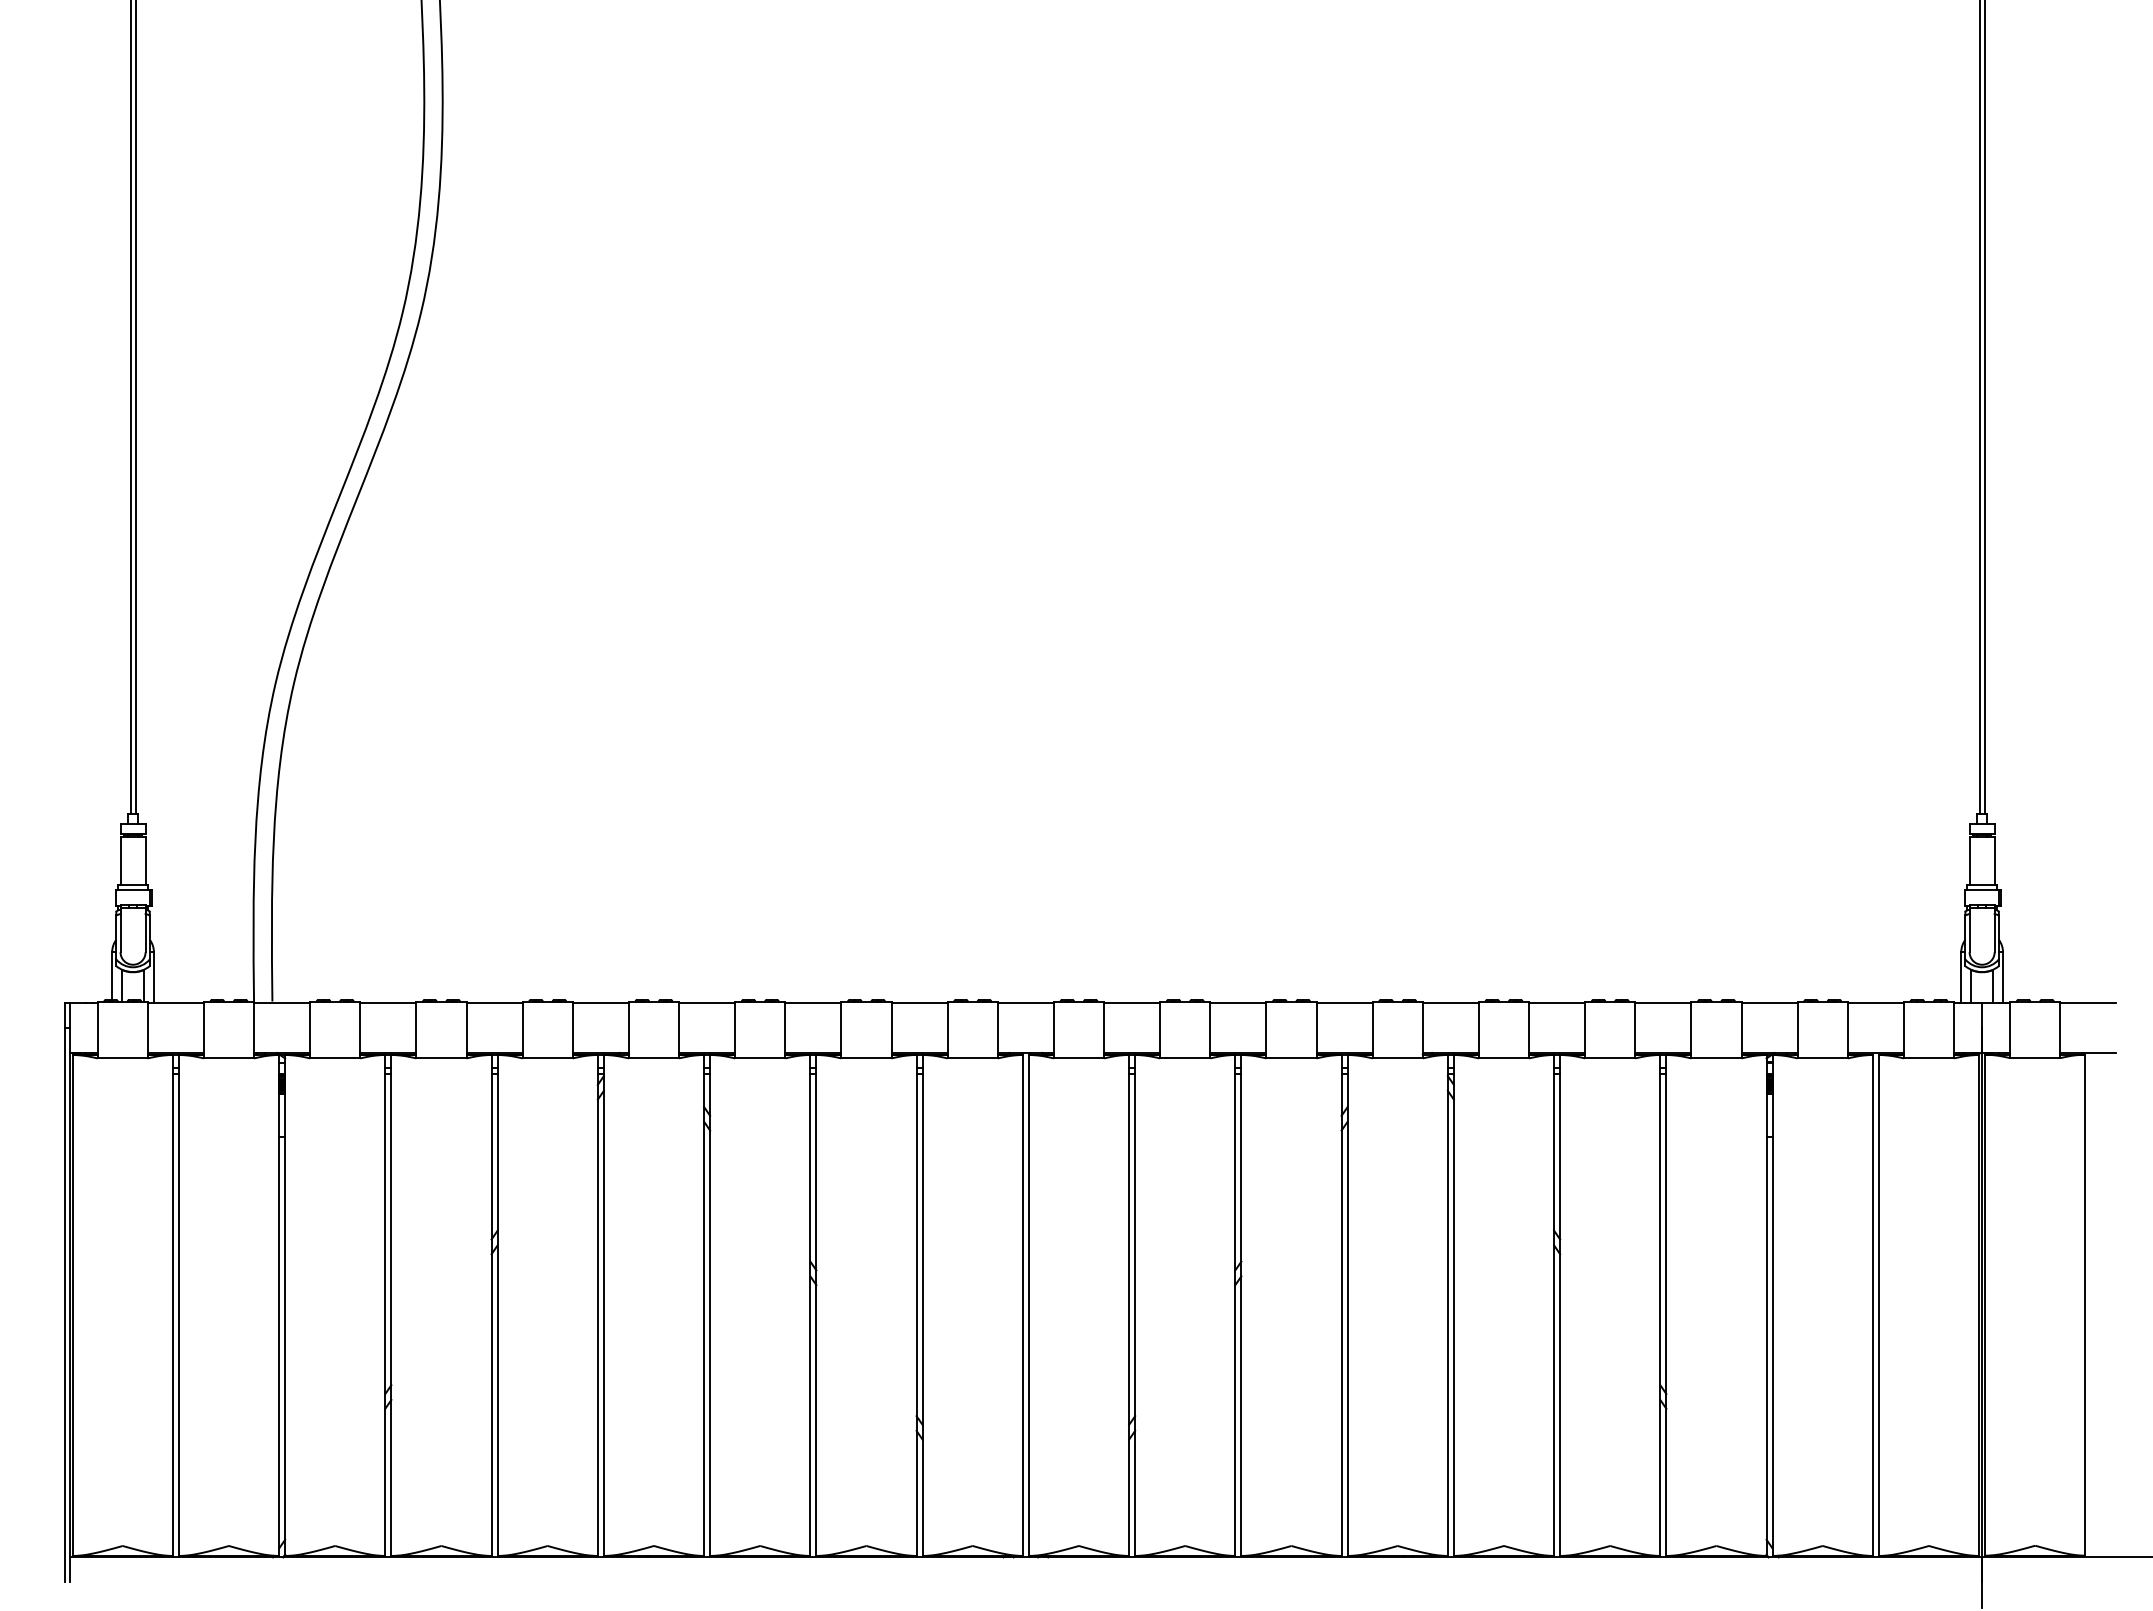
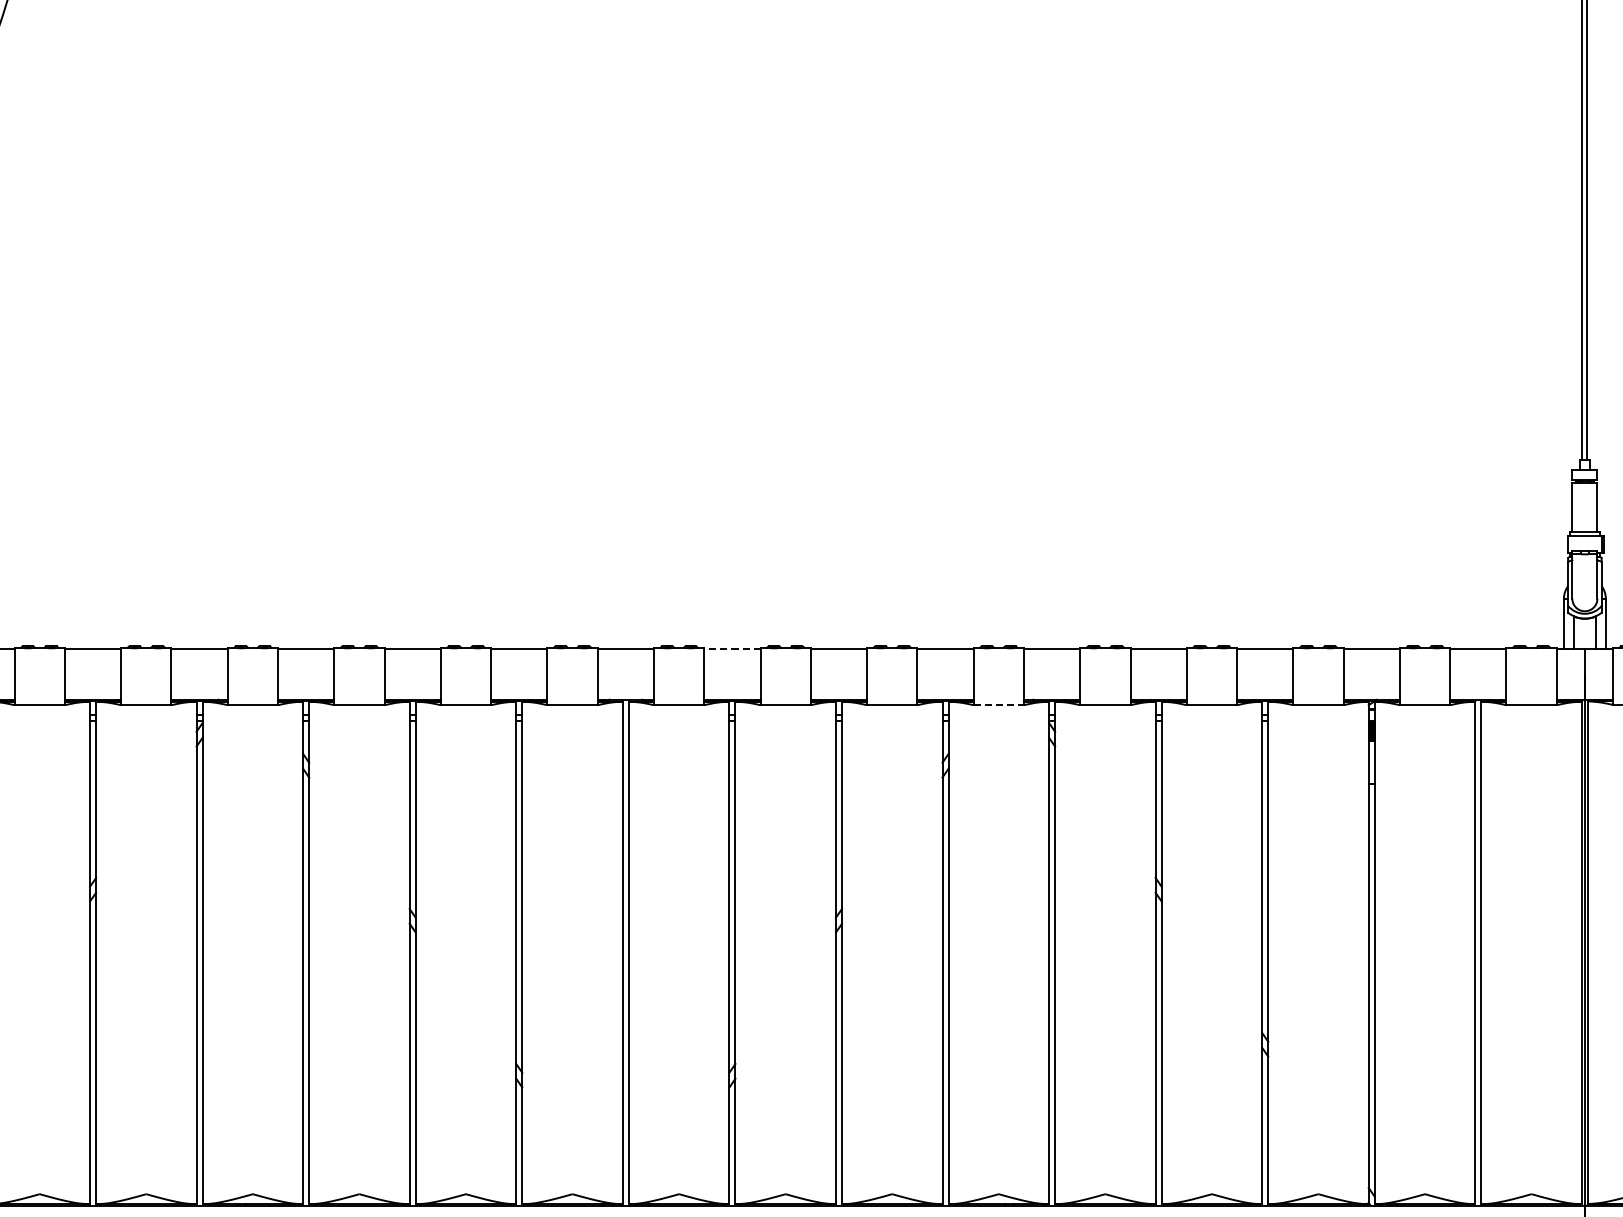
line: (1131, 1002) -> (731, 649), solid -> dashed
line: (1398, 1058) -> (999, 705), solid -> dashed

